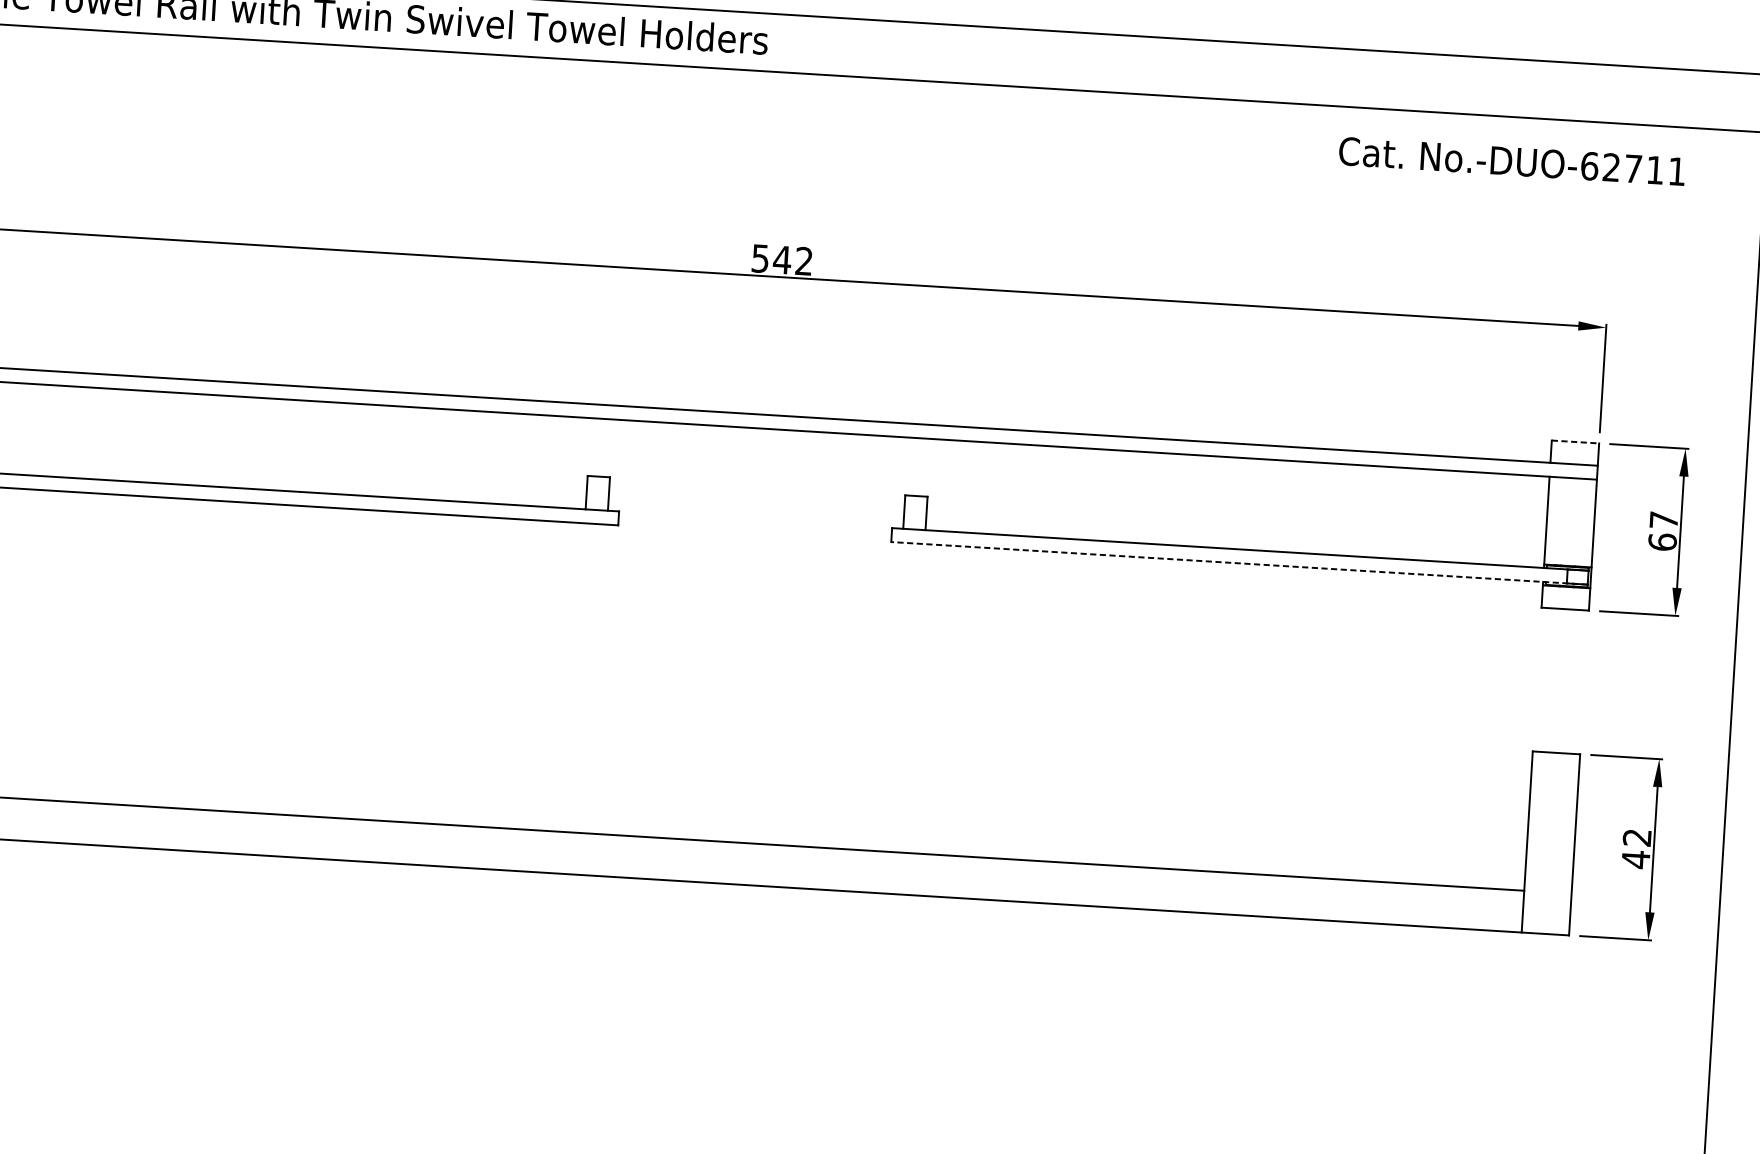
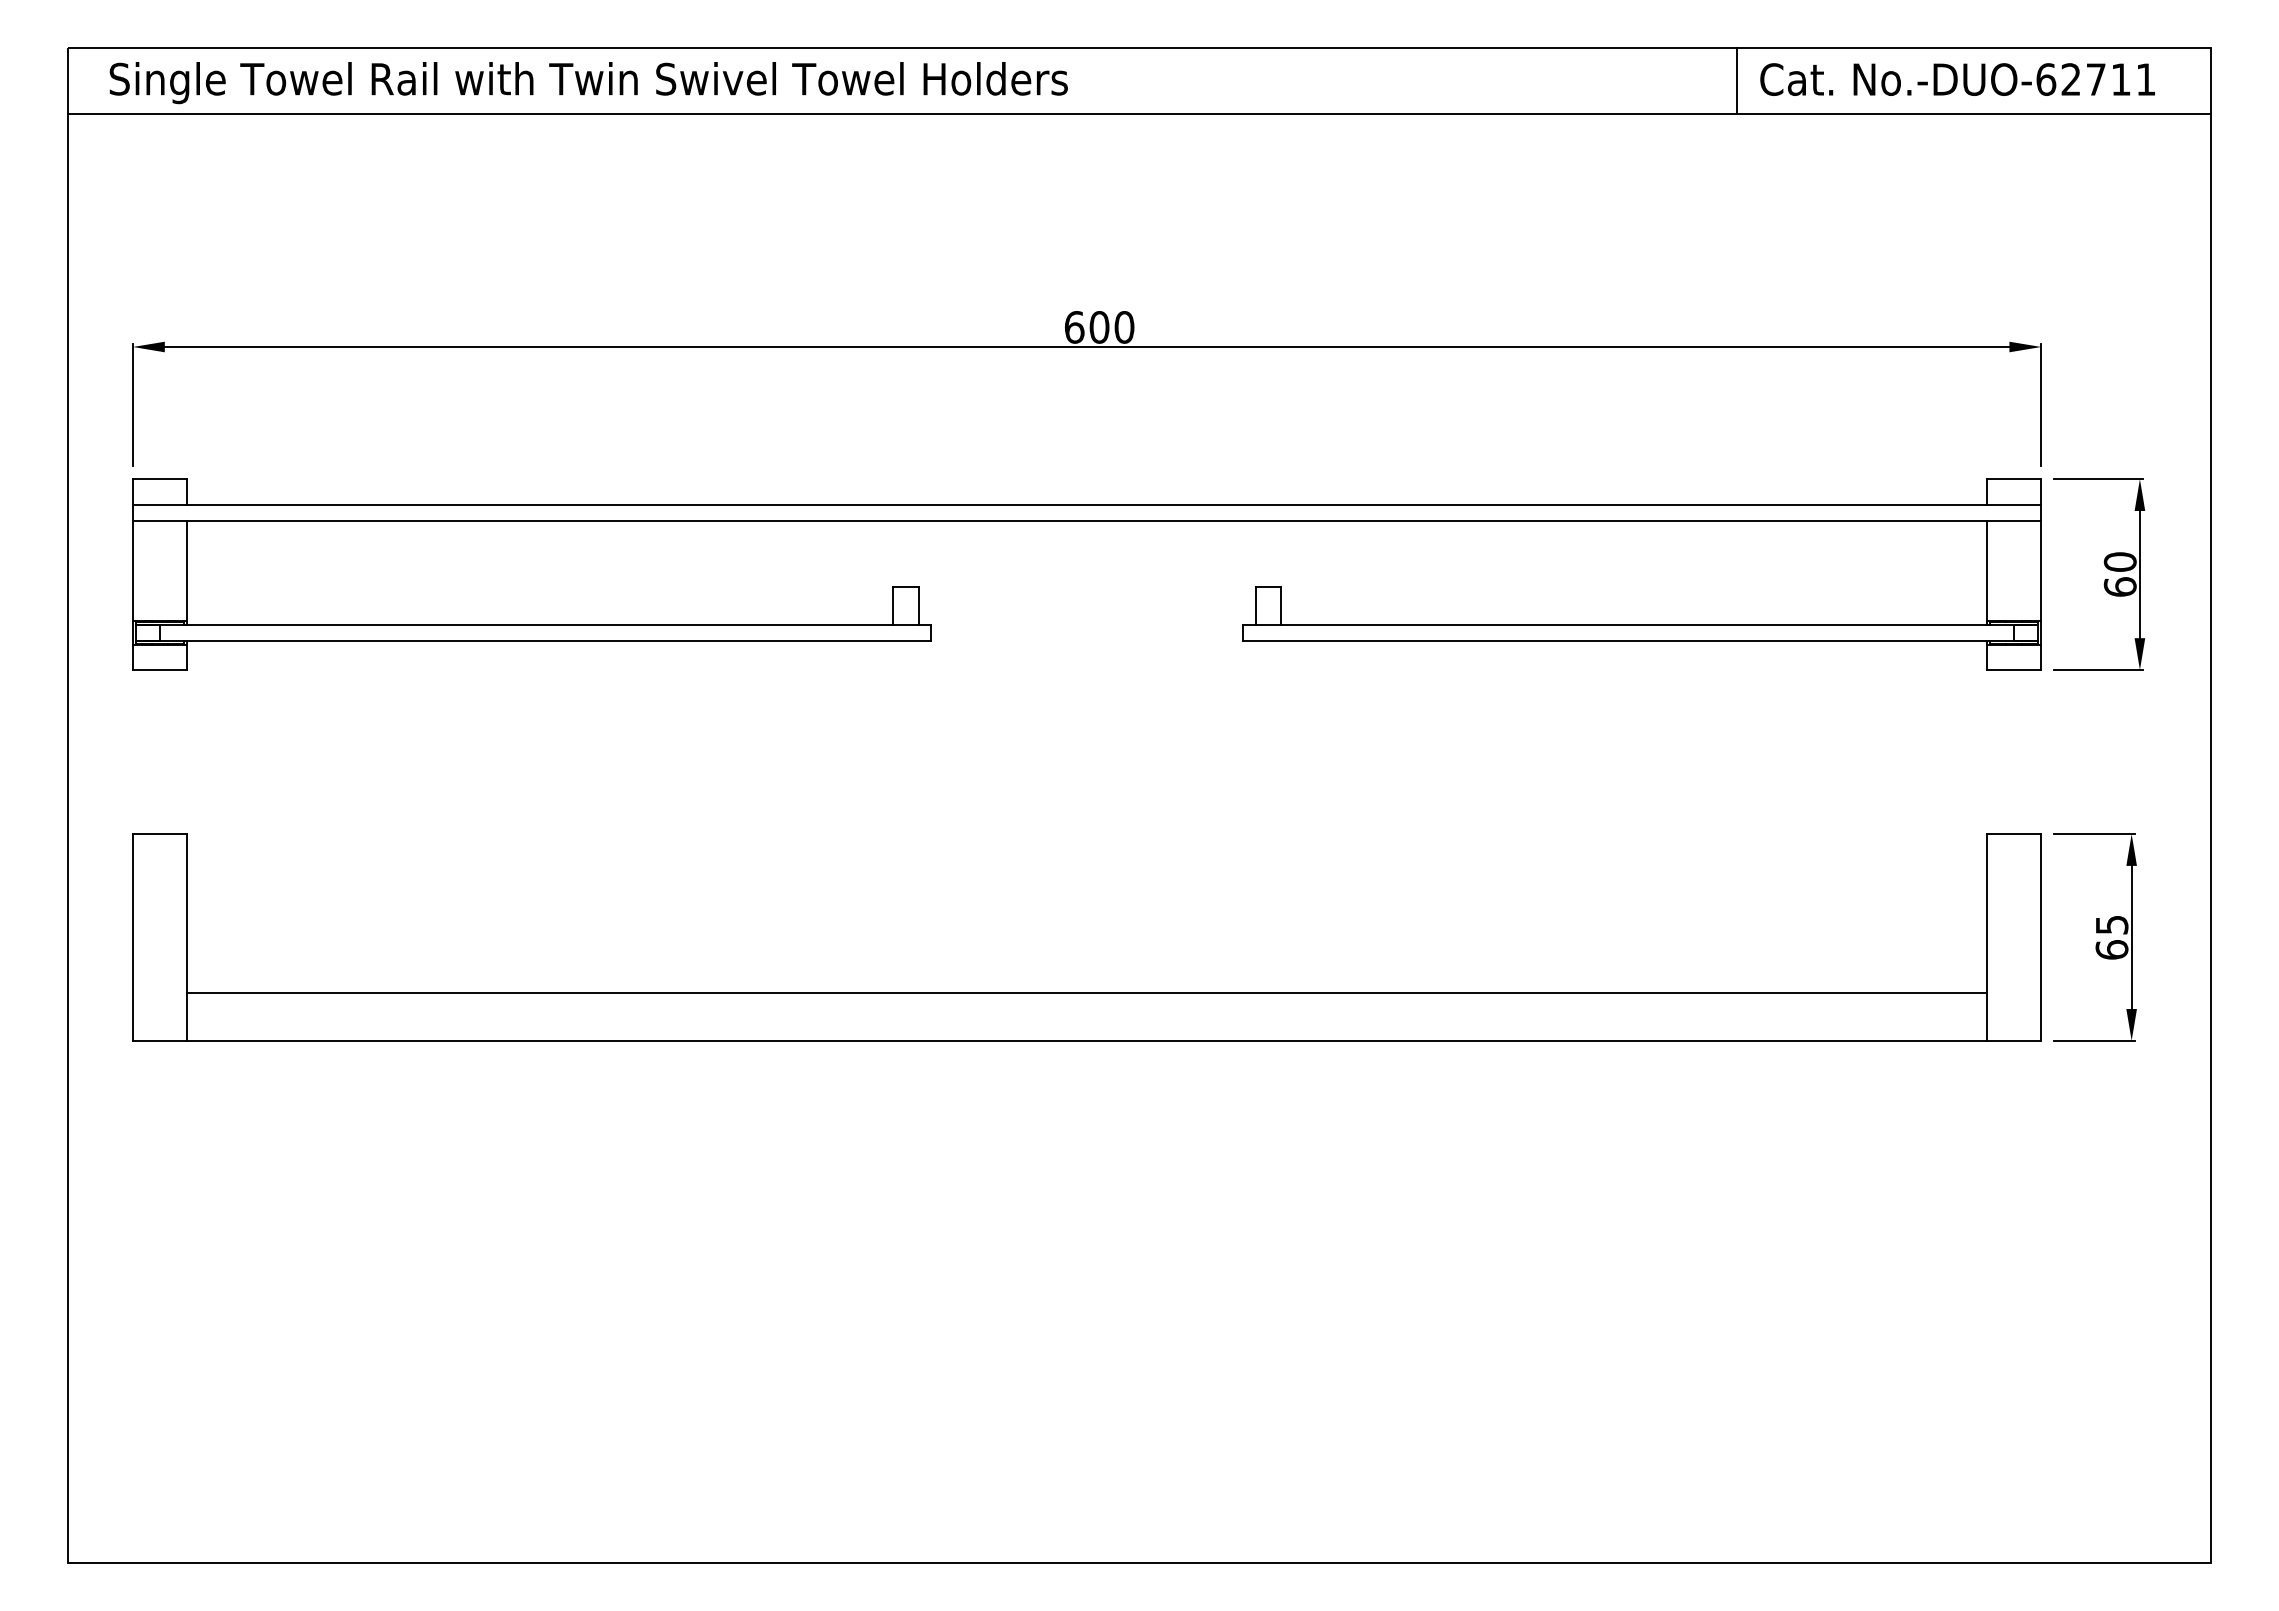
line: (1354, 77) -> (1737, 80), added
text: (1512, 161) -> (1957, 79), moved
text: (782, 260) -> (1099, 327), 542 -> 600
line: (1575, 442) -> (2014, 479), dashed -> solid
text: (1663, 519) -> (2119, 561), 67 -> 60
line: (1239, 563) -> (1640, 640), dashed -> solid
text: (1636, 849) -> (2111, 938), 42 -> 65

